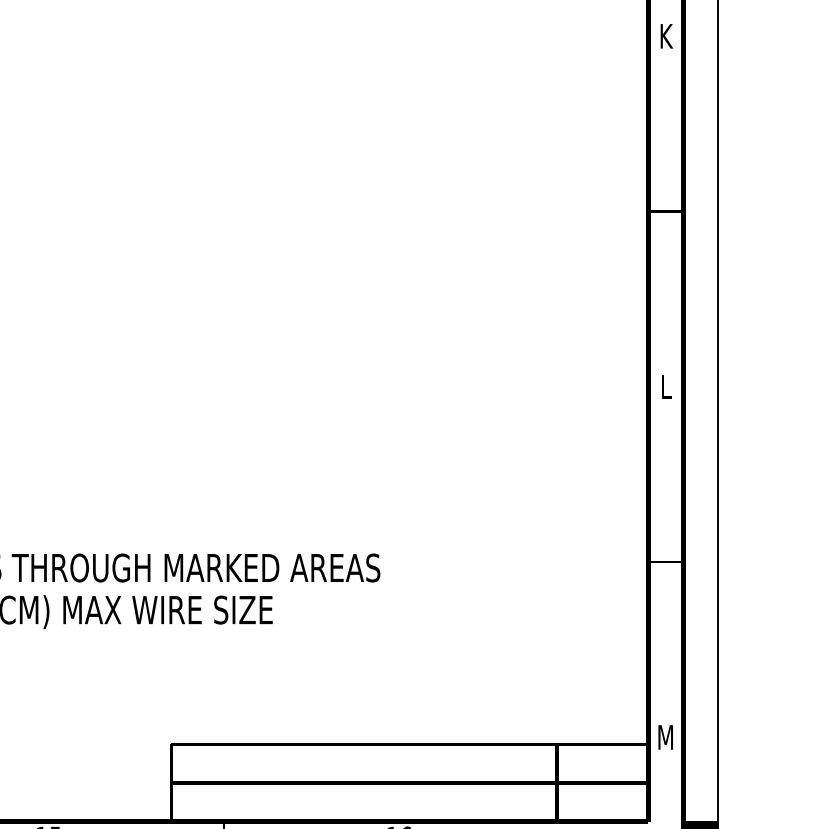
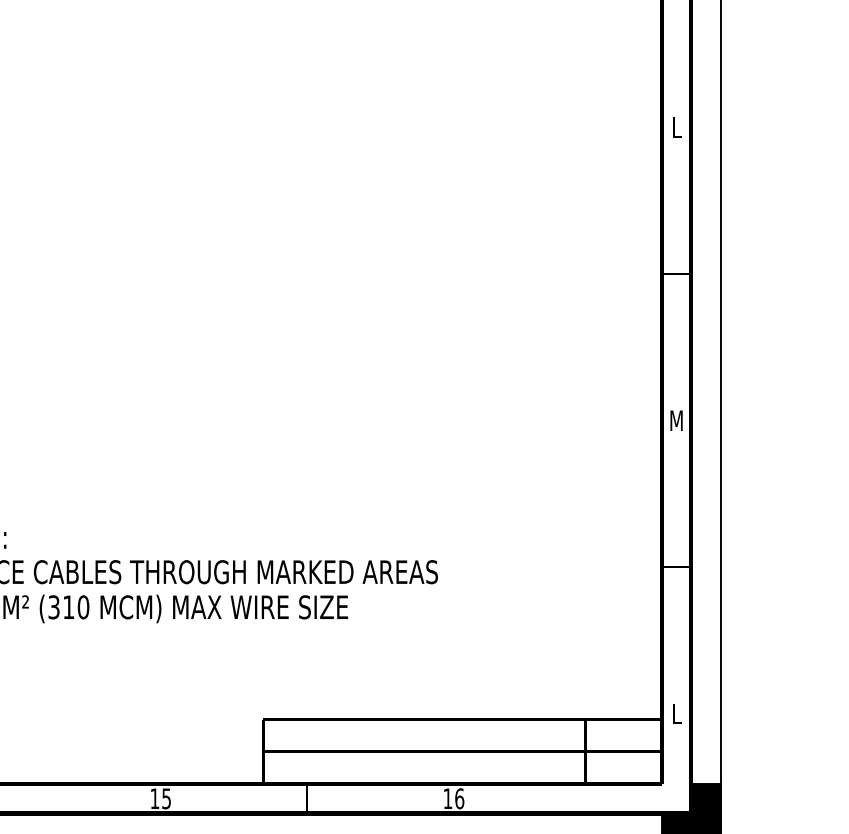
text: (666, 36) -> (677, 127), K -> L
text: (665, 386) -> (676, 420), L -> M
text: (665, 737) -> (676, 713), M -> L

